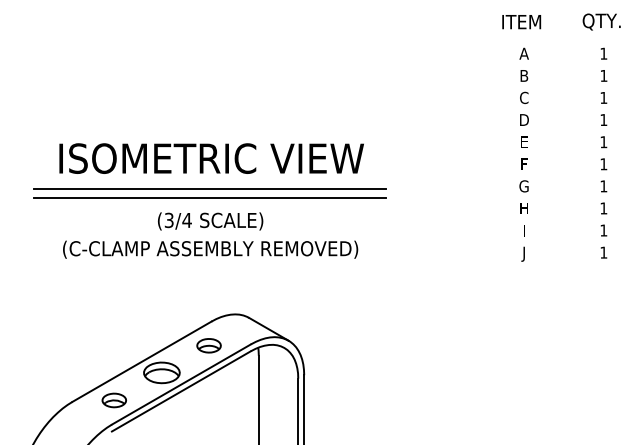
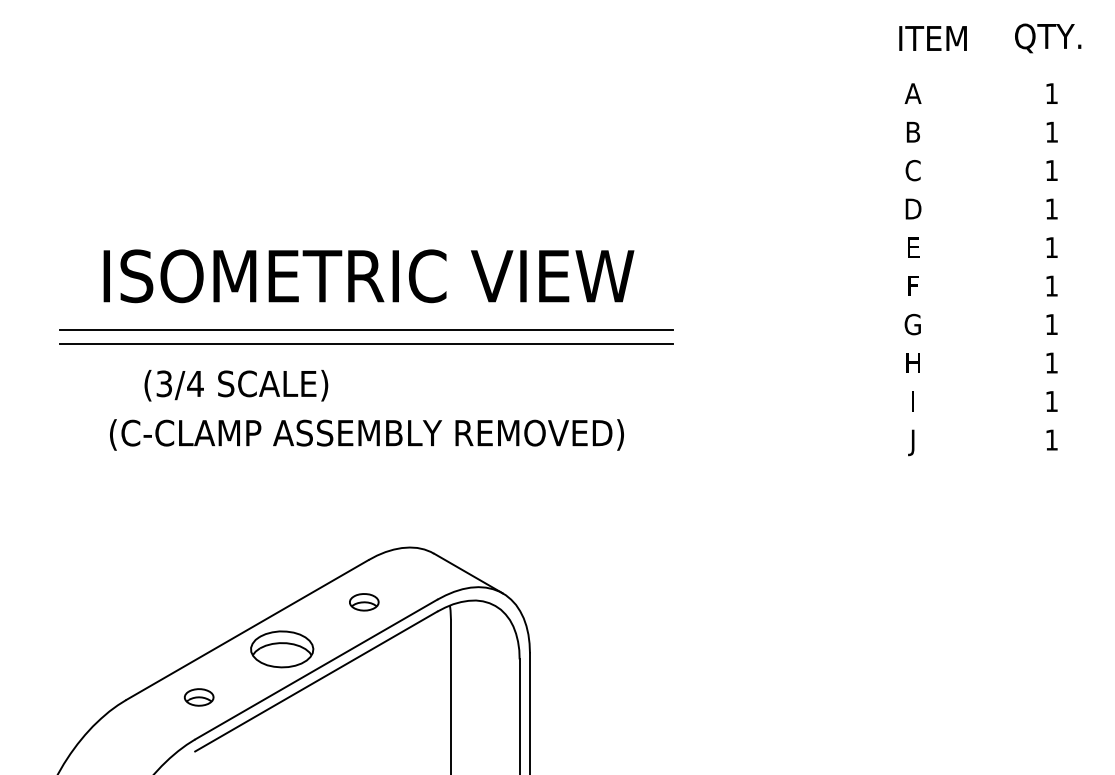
text: (521, 22) -> (932, 39), moved
text: (210, 221) -> (236, 385), moved
part: (208, 345) -> (363, 601), size x0.7
part: (113, 400) -> (197, 697), size x0.7

